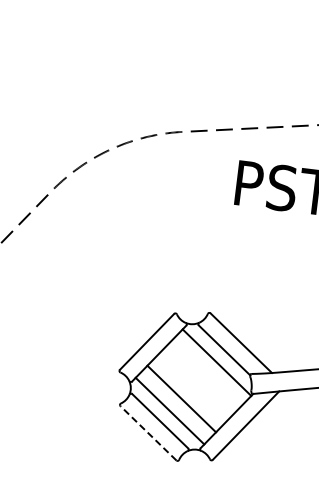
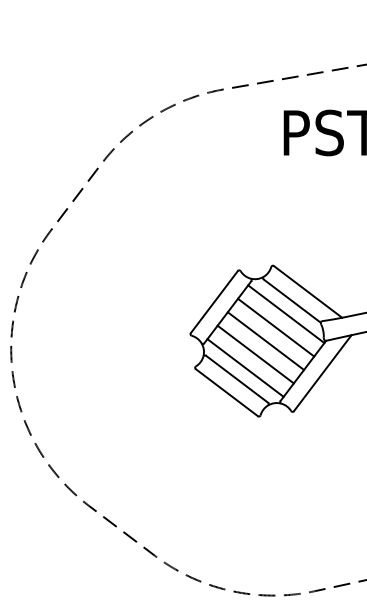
line: (205, 374) -> (276, 327), added
line: (193, 386) -> (265, 340), added
line: (148, 433) -> (226, 392), dashed -> solid

